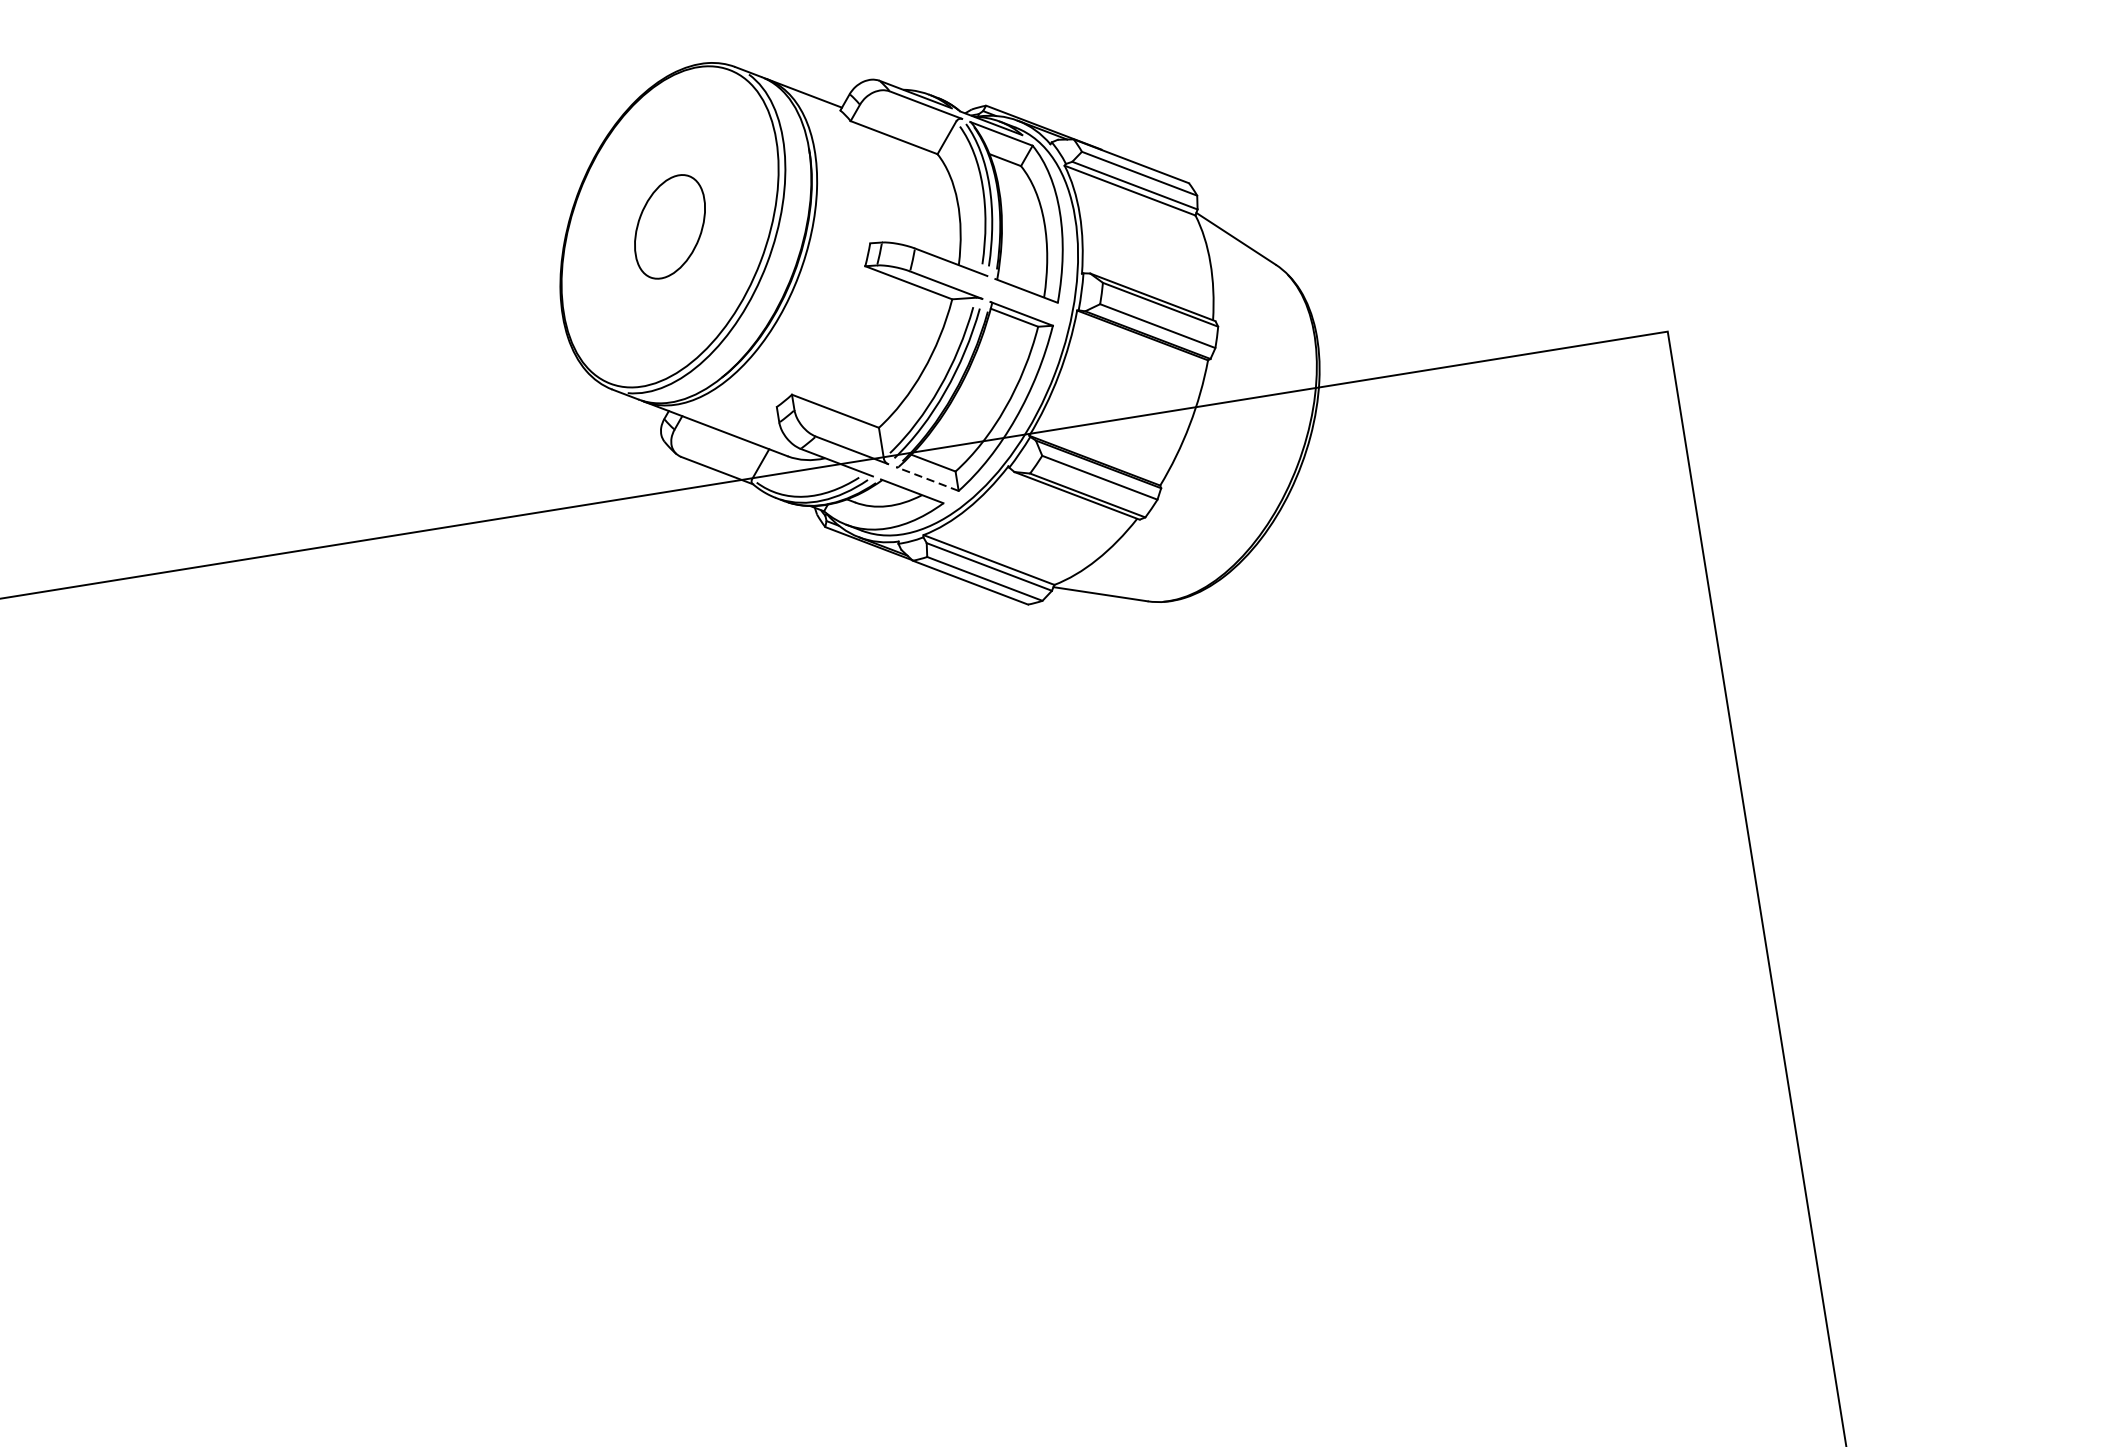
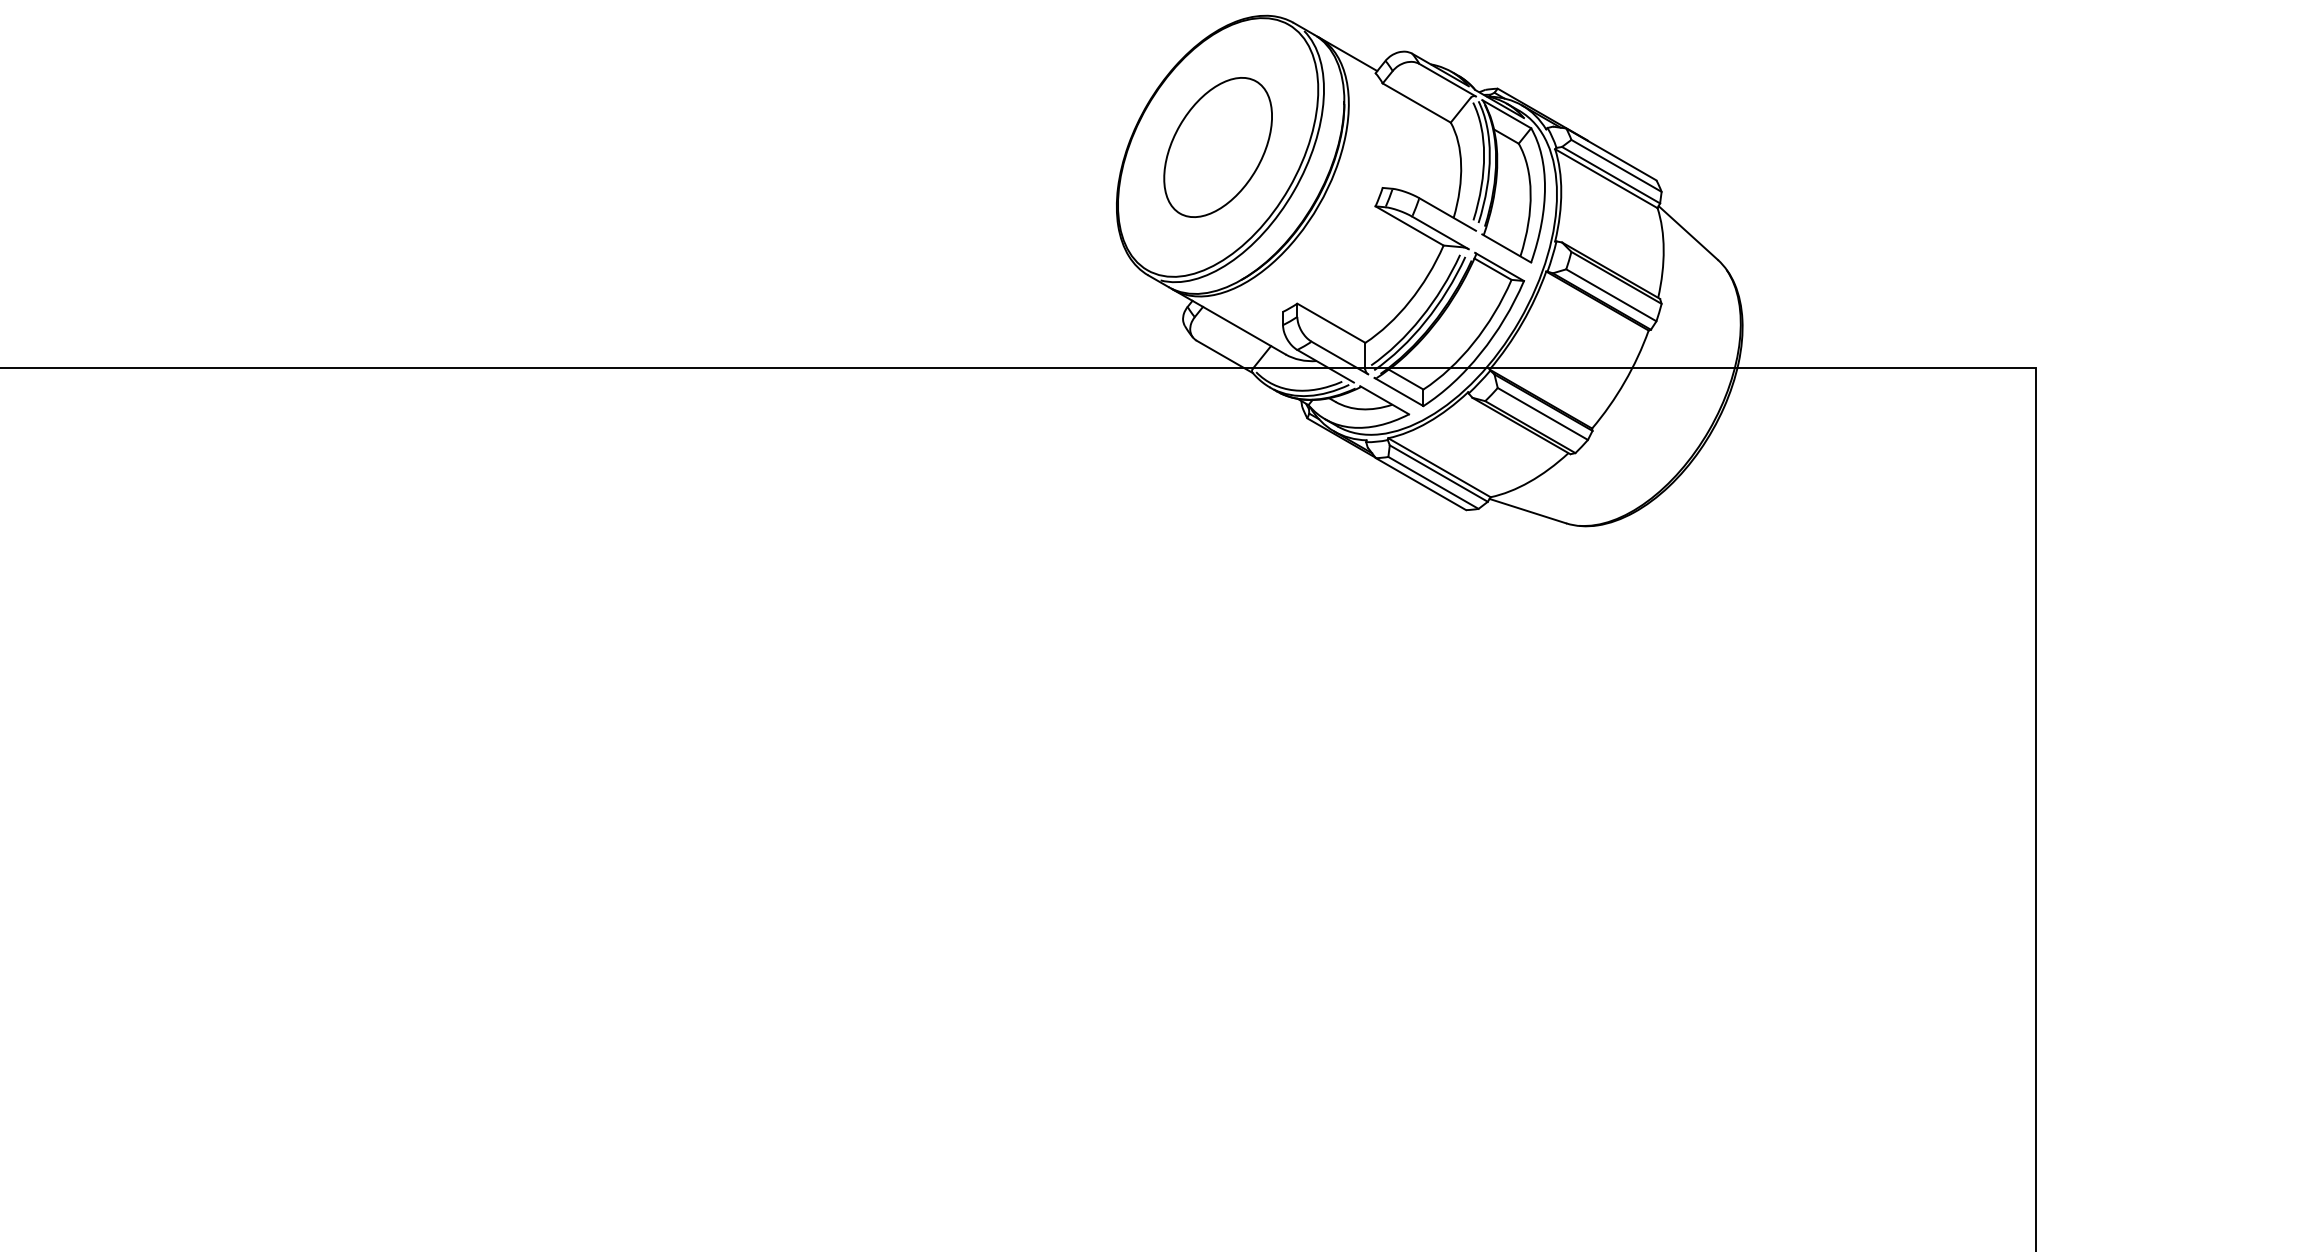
part: (669, 226) -> (1217, 147), size x1.67
line: (926, 478) -> (1398, 391), dashed -> solid

